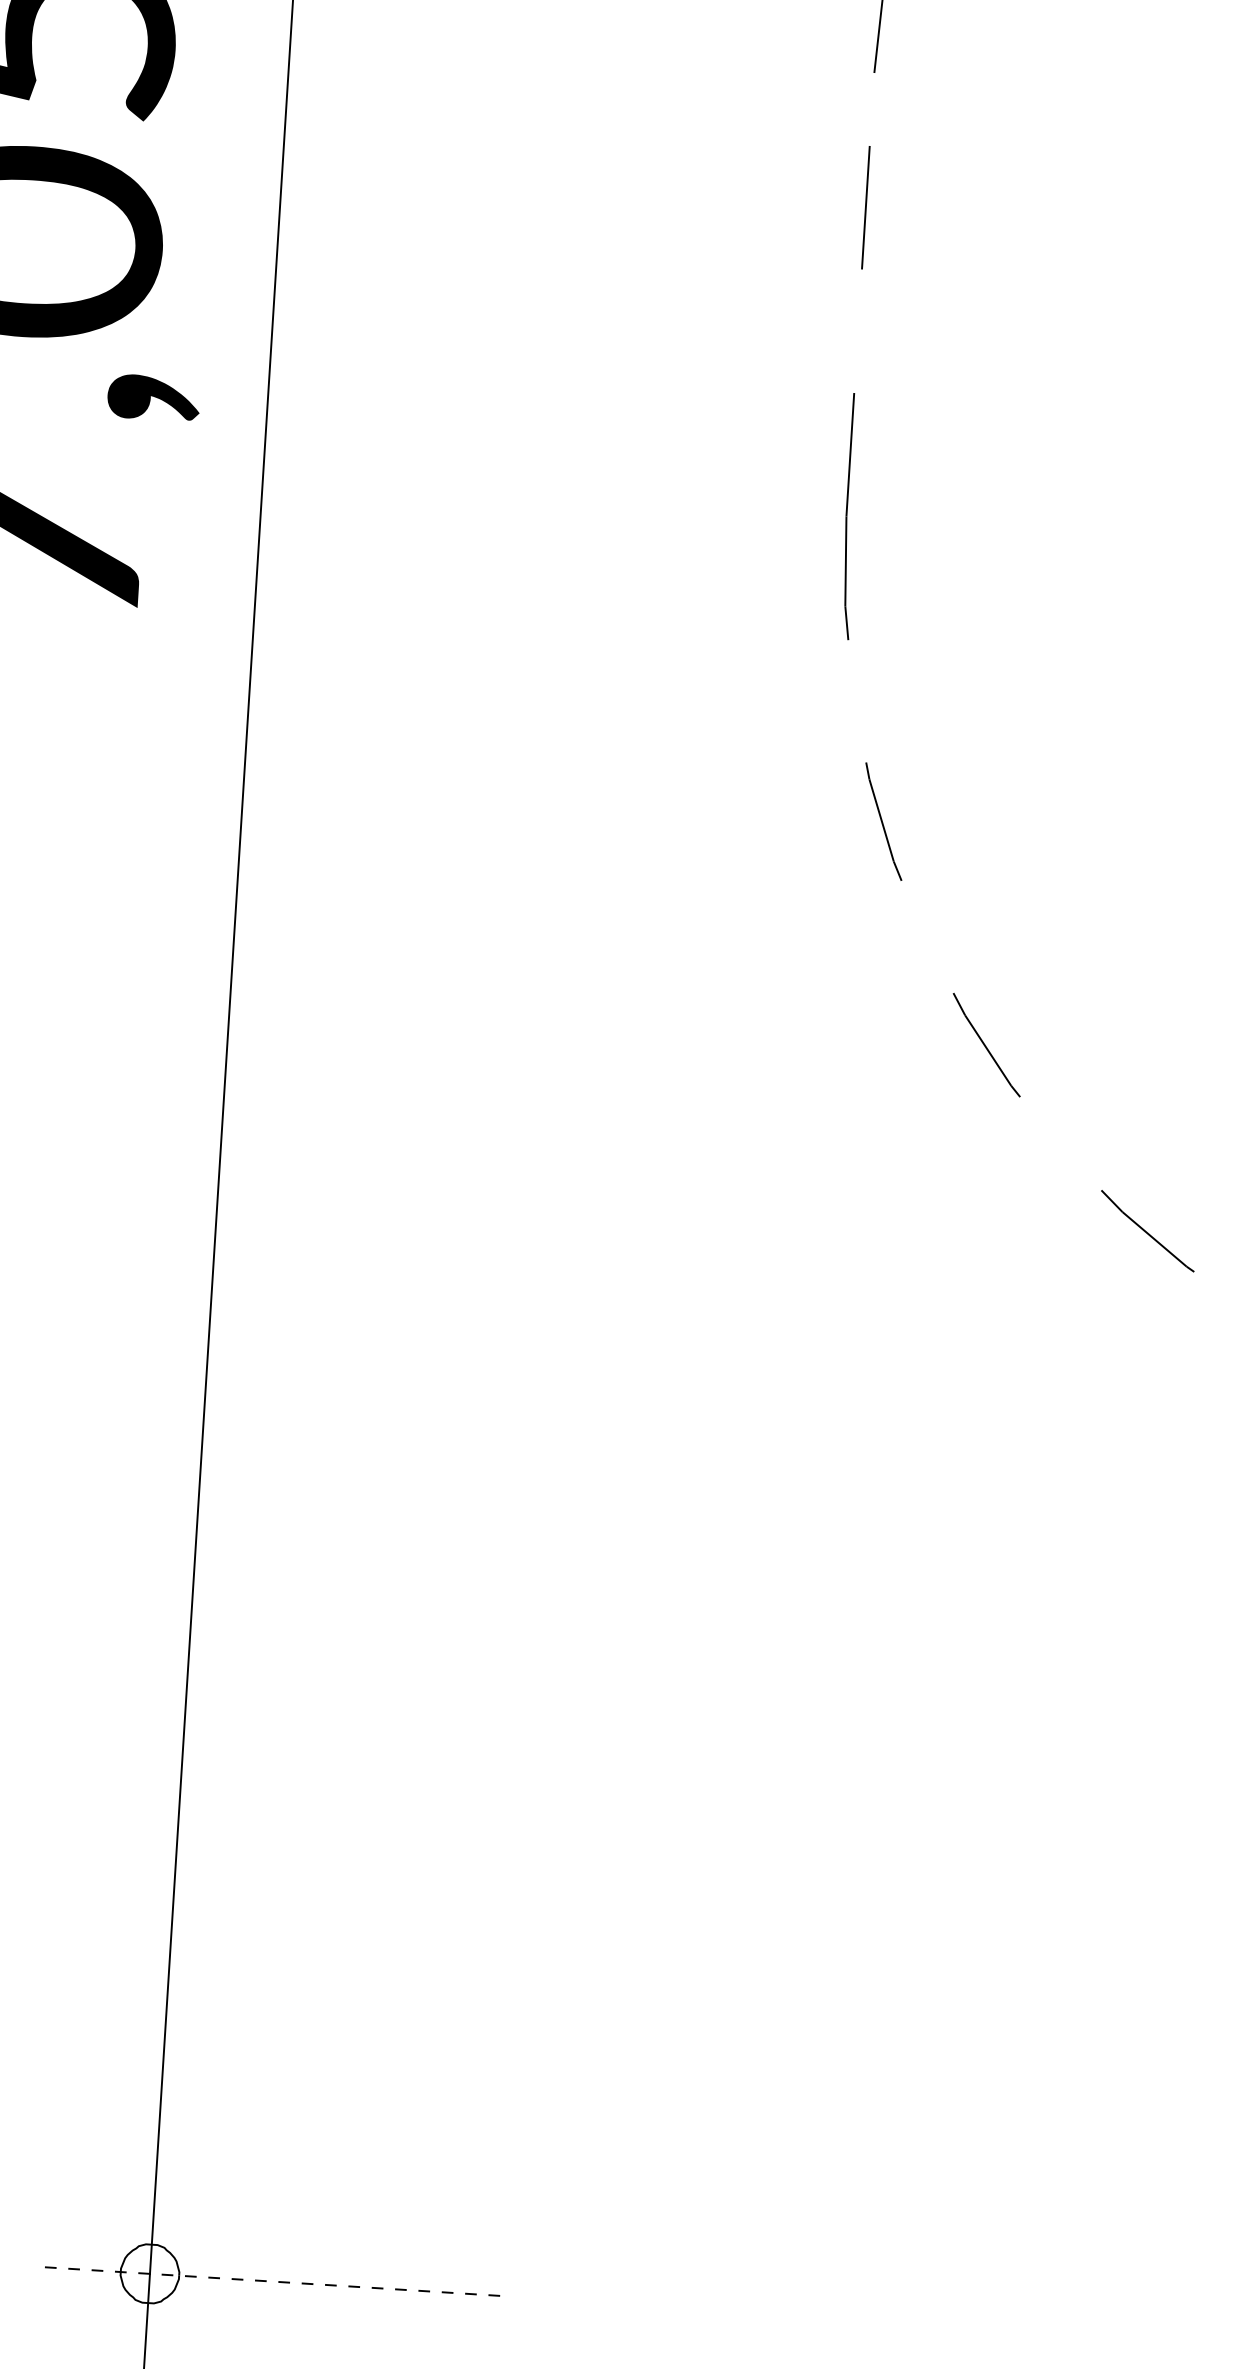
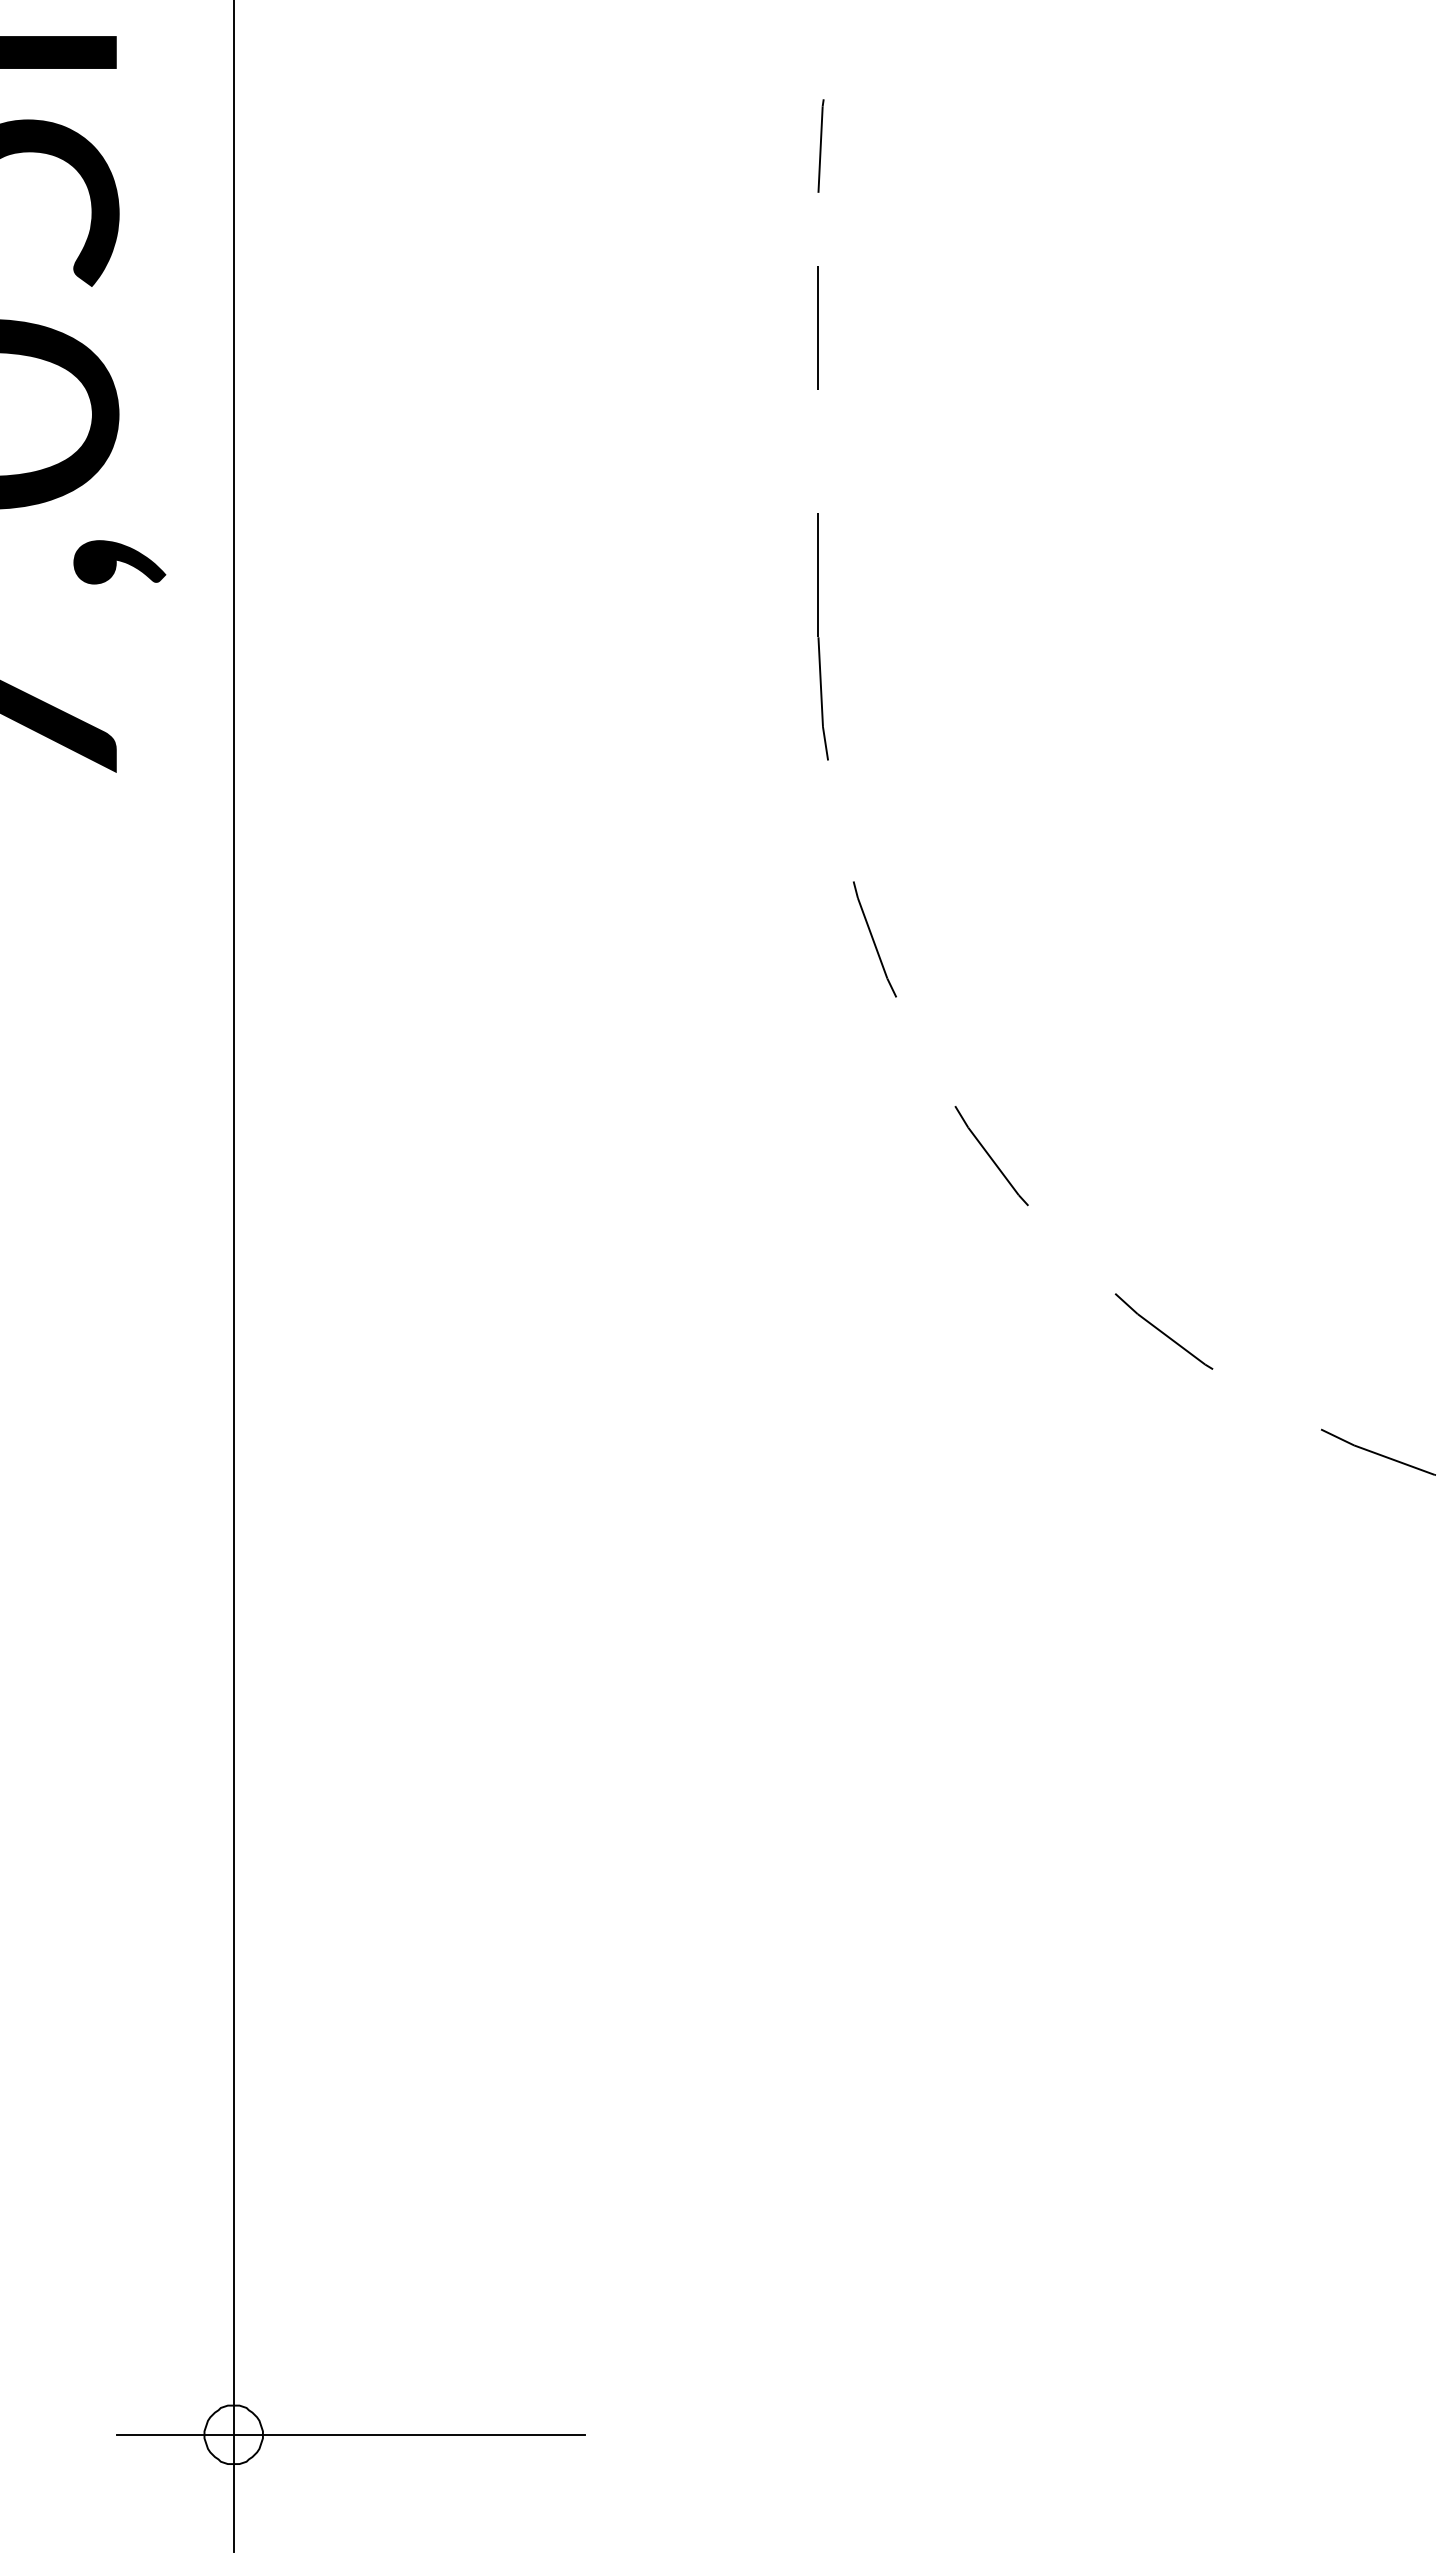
line: (266, 2280) -> (350, 2434), dashed -> solid

